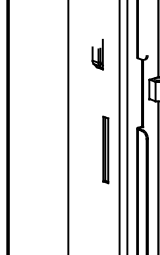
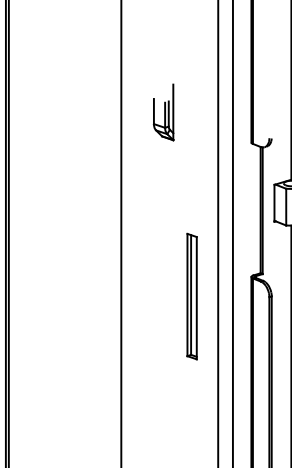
part: (97, 54) -> (163, 112), moved
part: (105, 149) -> (191, 295), moved

